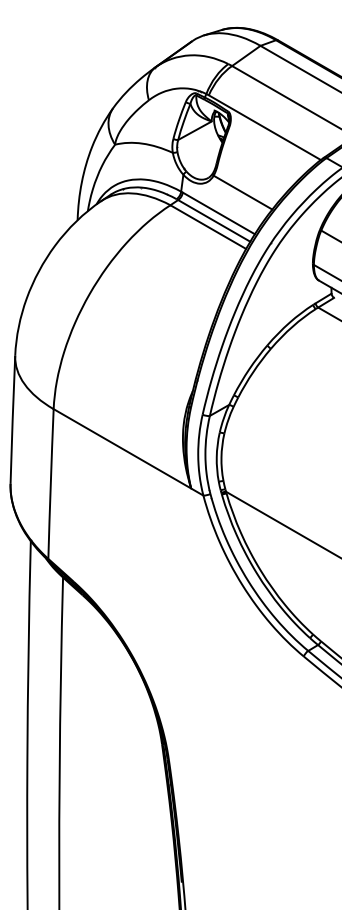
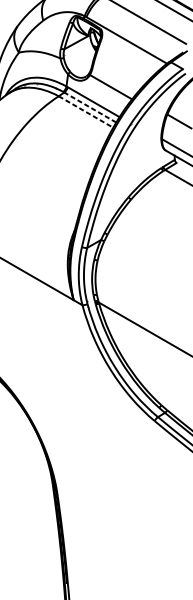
line: (214, 220) -> (90, 107), solid -> dashed
line: (208, 227) -> (86, 112), solid -> dashed

